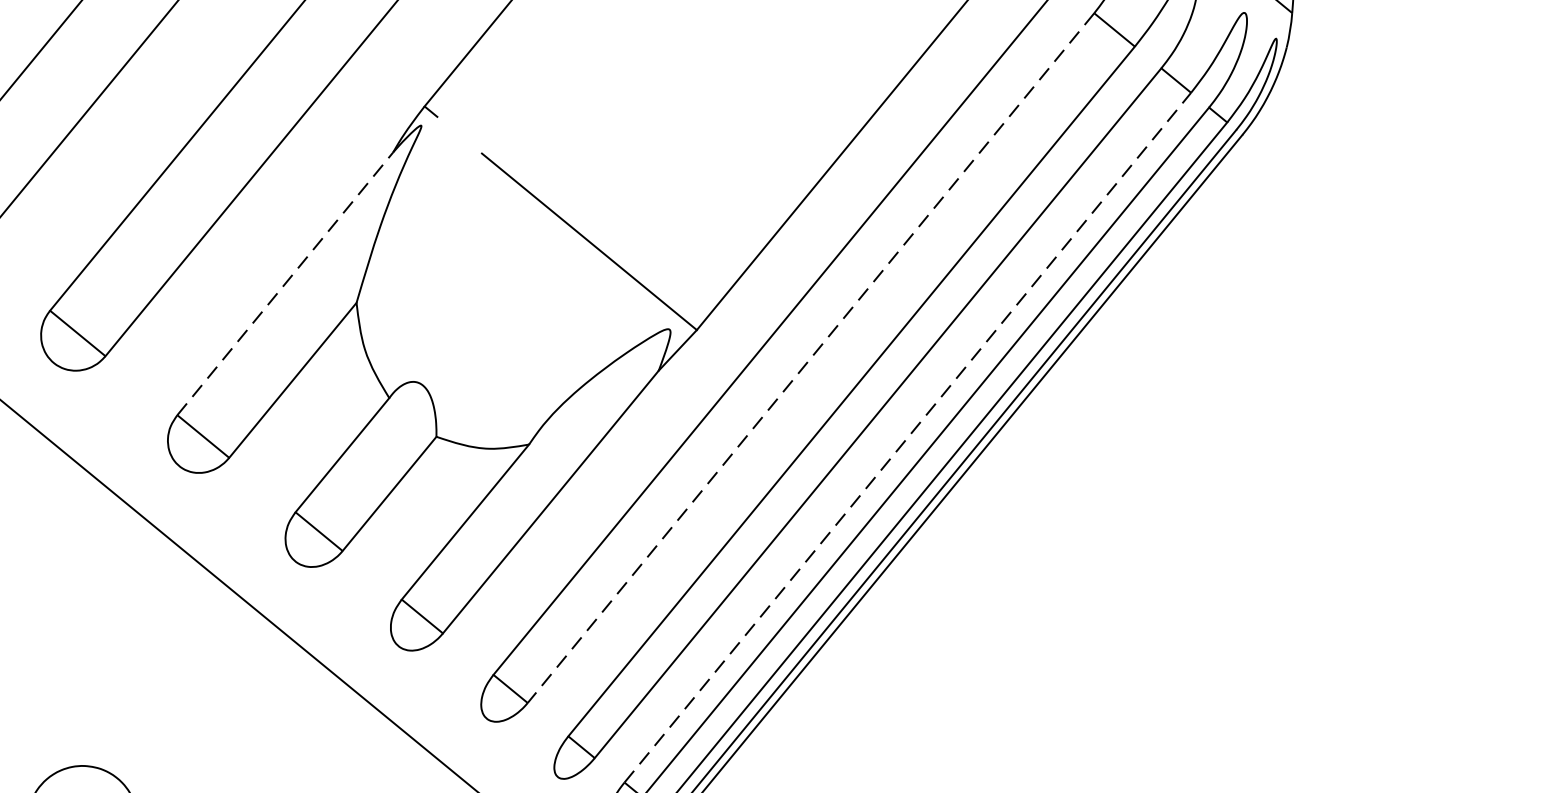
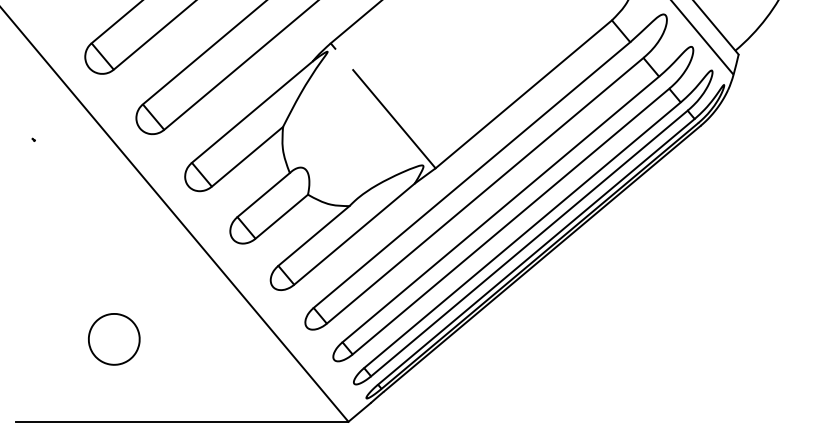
line: (285, 284) -> (252, 112), dashed -> solid
line: (811, 357) -> (485, 190), dashed -> solid
line: (907, 438) -> (522, 235), dashed -> solid

